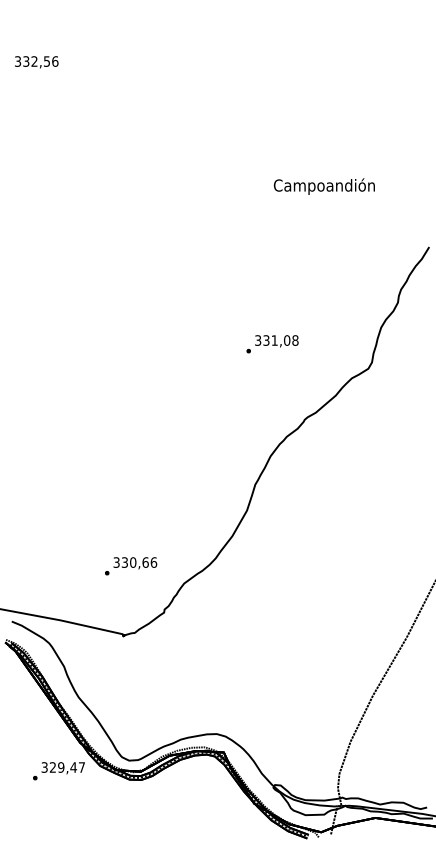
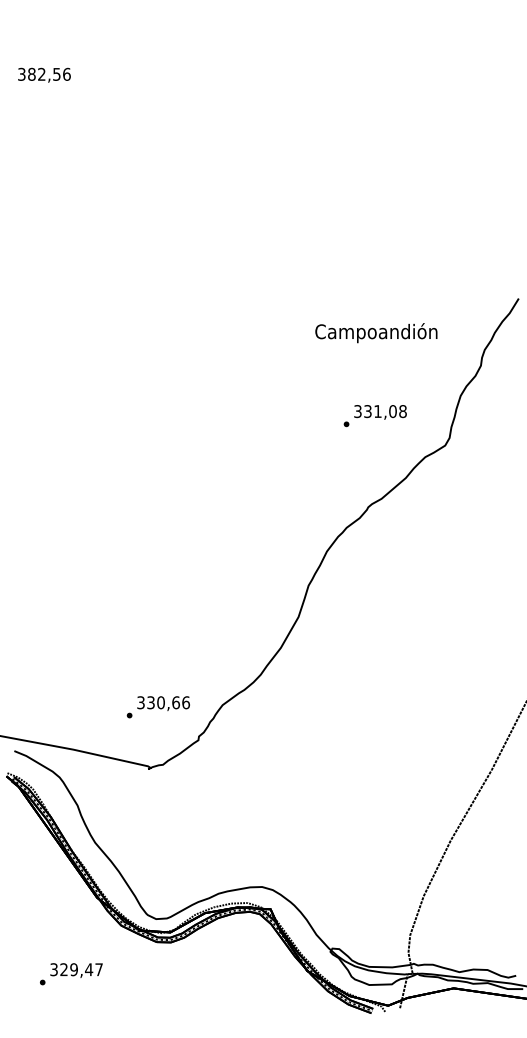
text: (26, 61) -> (32, 74), 332,56 -> 382,56
text: (323, 186) -> (375, 332), moved
text: (272, 344) -> (375, 416), moved
text: (131, 566) -> (158, 707), moved
text: (58, 771) -> (70, 974), moved

